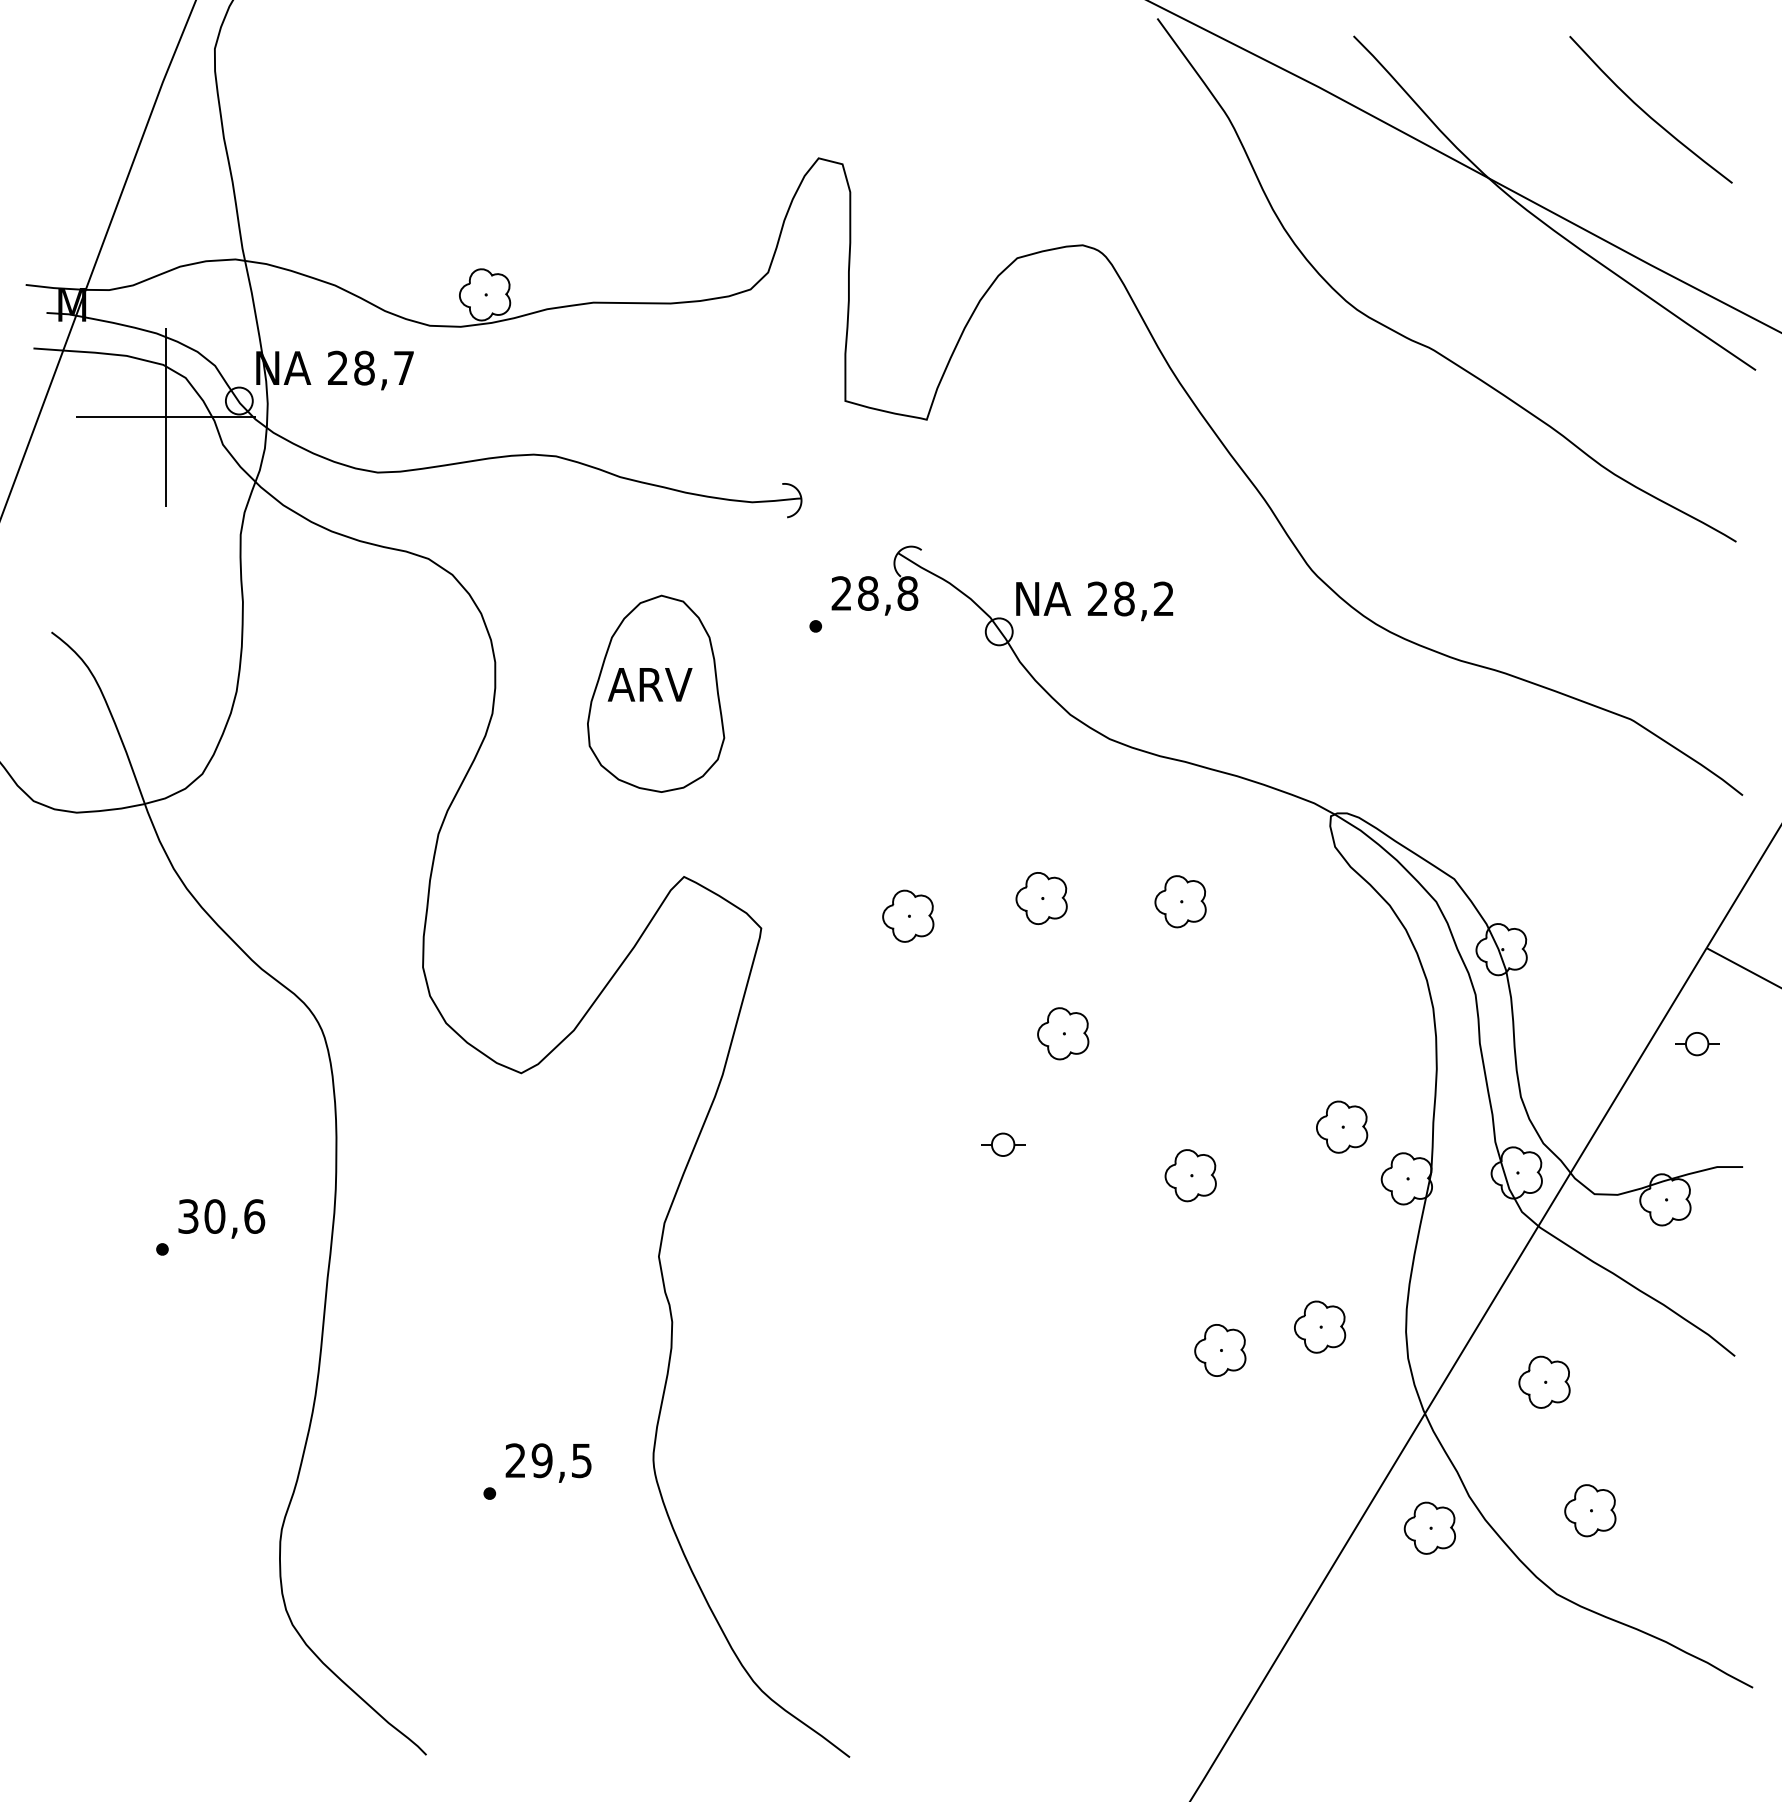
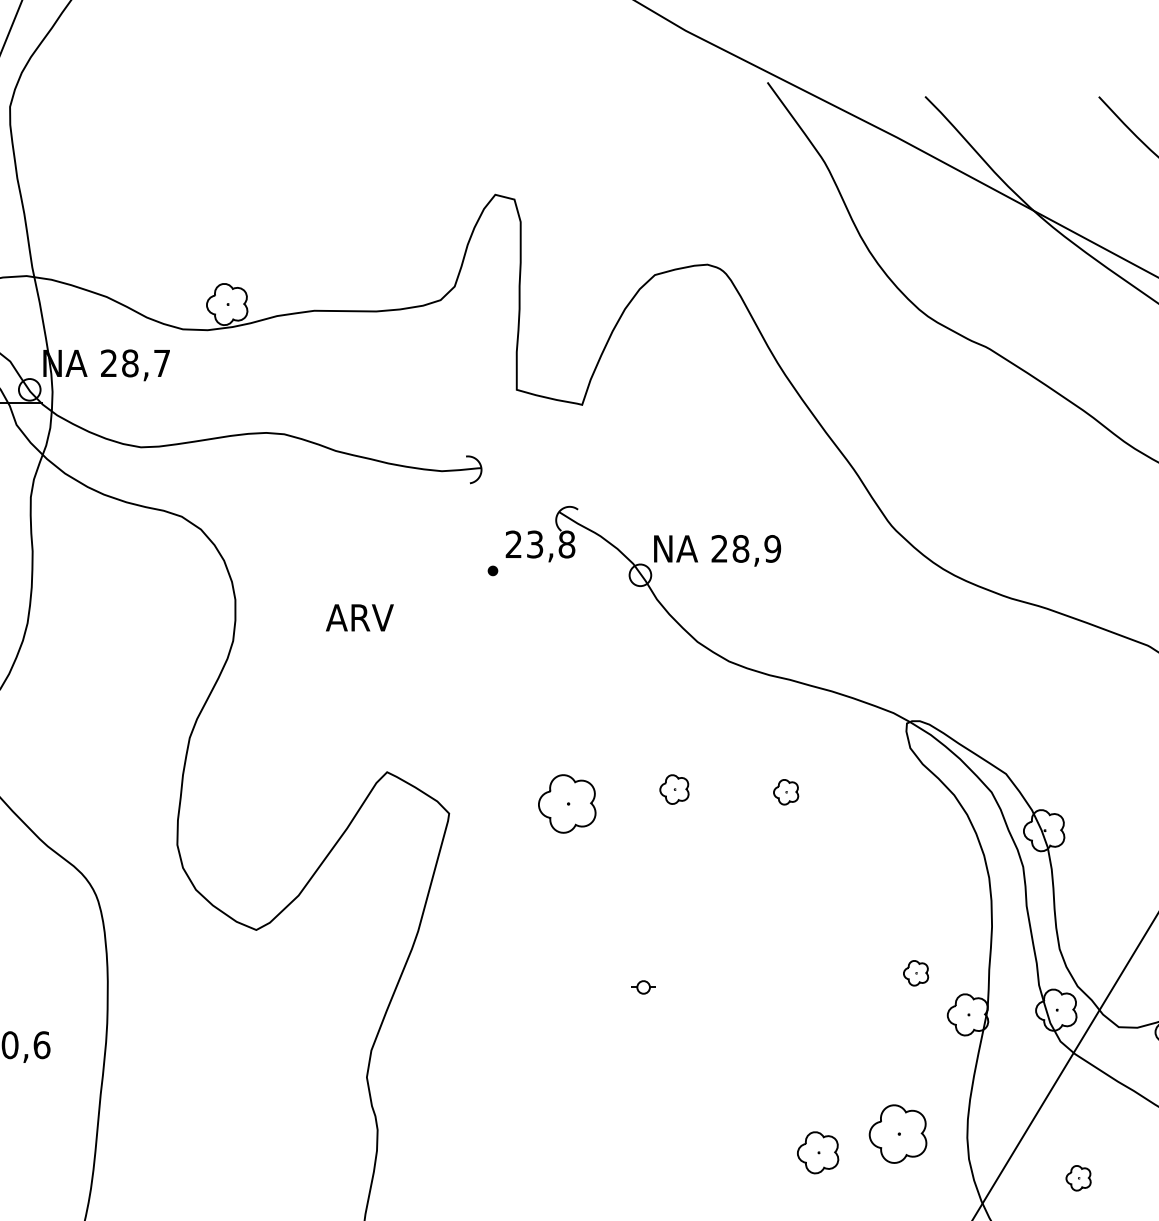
text: (868, 593) -> (535, 544), 28,8 -> 23,8
text: (1163, 598) -> (772, 548), 28,2 -> 28,9
part: (656, 693) -> (364, 624), removed
part: (1041, 898) -> (674, 789), size x0.7
part: (1180, 901) -> (786, 792), size x0.6
part: (908, 915) -> (567, 803), size x1.4
part: (1063, 1033) -> (692, 898), removed
part: (1342, 1126) -> (916, 972), size x0.6
part: (1003, 1144) -> (643, 987), size x0.7
part: (1190, 1175) -> (794, 1012), removed
part: (1320, 1326) -> (898, 1133), size x1.4
part: (1544, 1381) -> (1078, 1177), size x0.6

